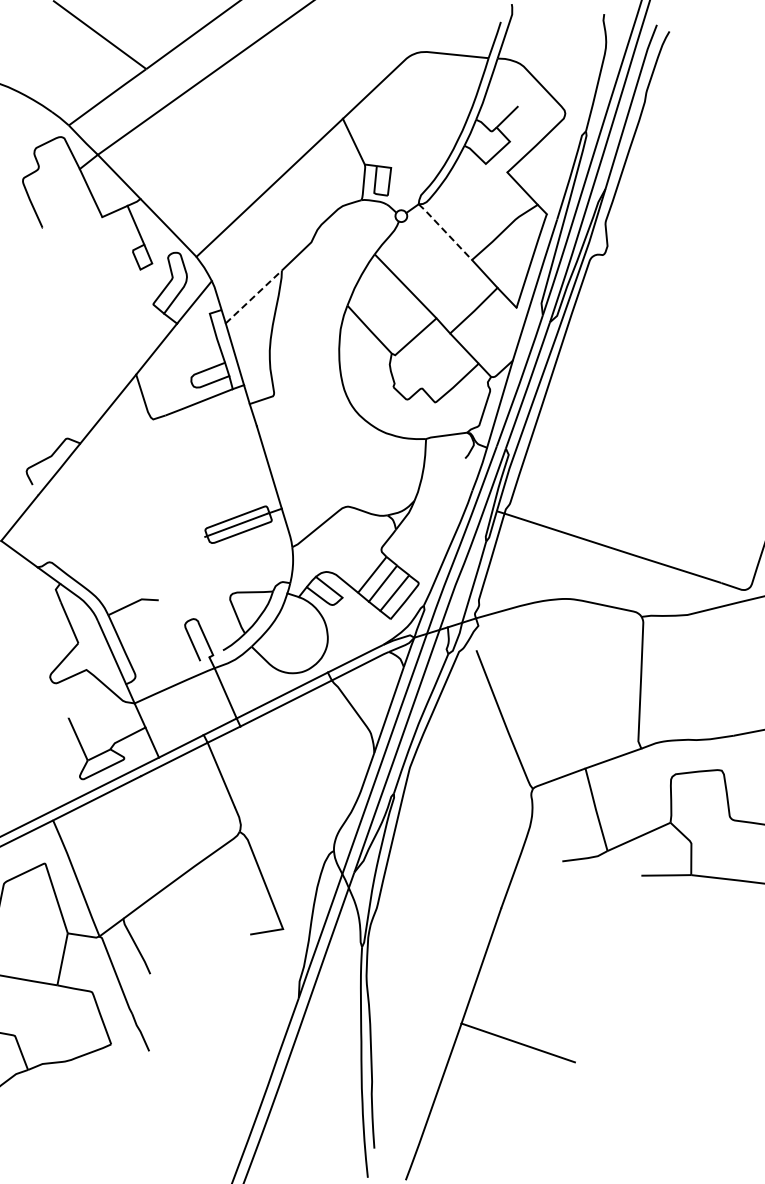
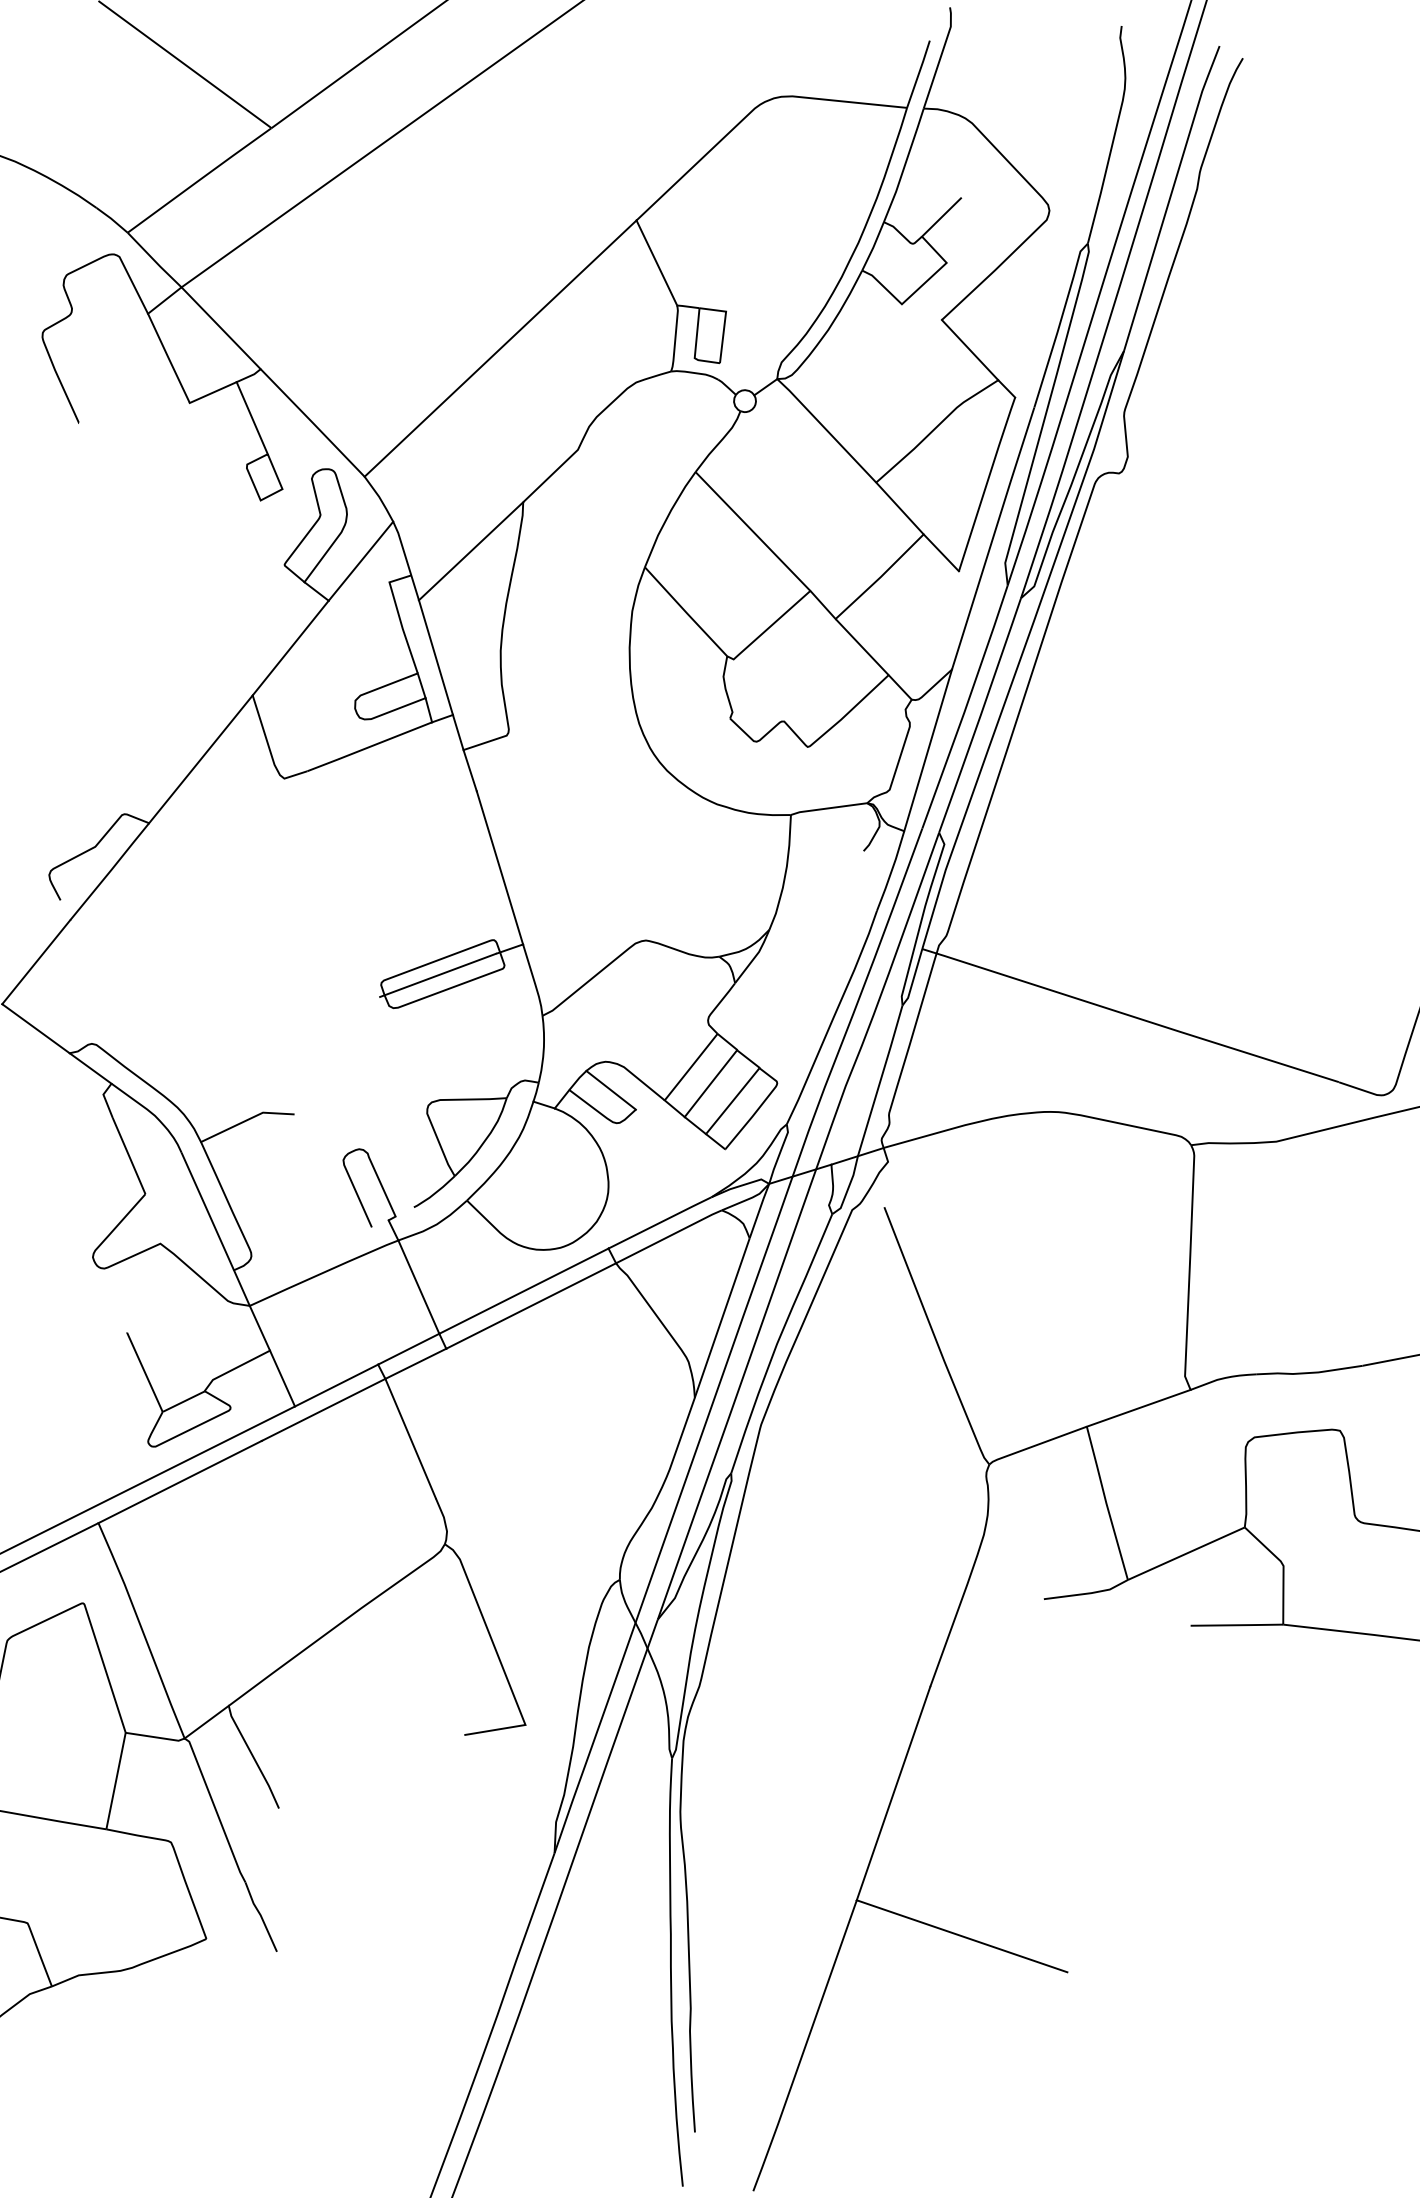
line: (444, 231) -> (825, 429), dashed -> solid
line: (253, 297) -> (470, 552), dashed -> solid

